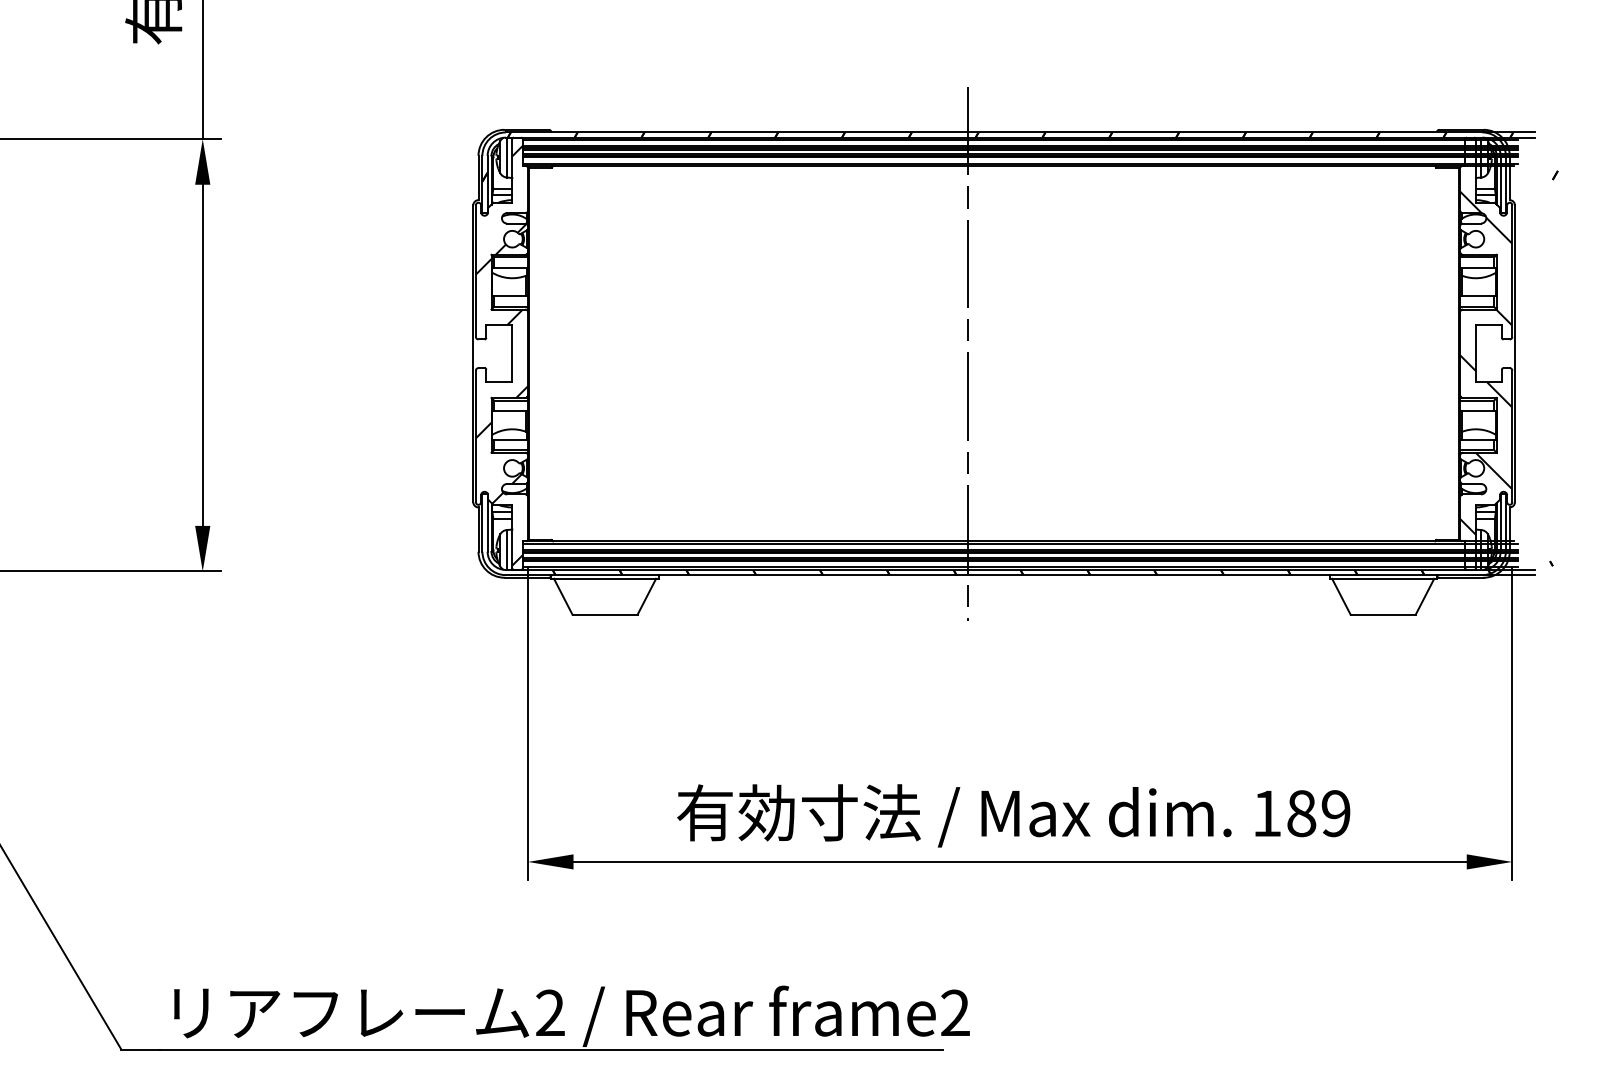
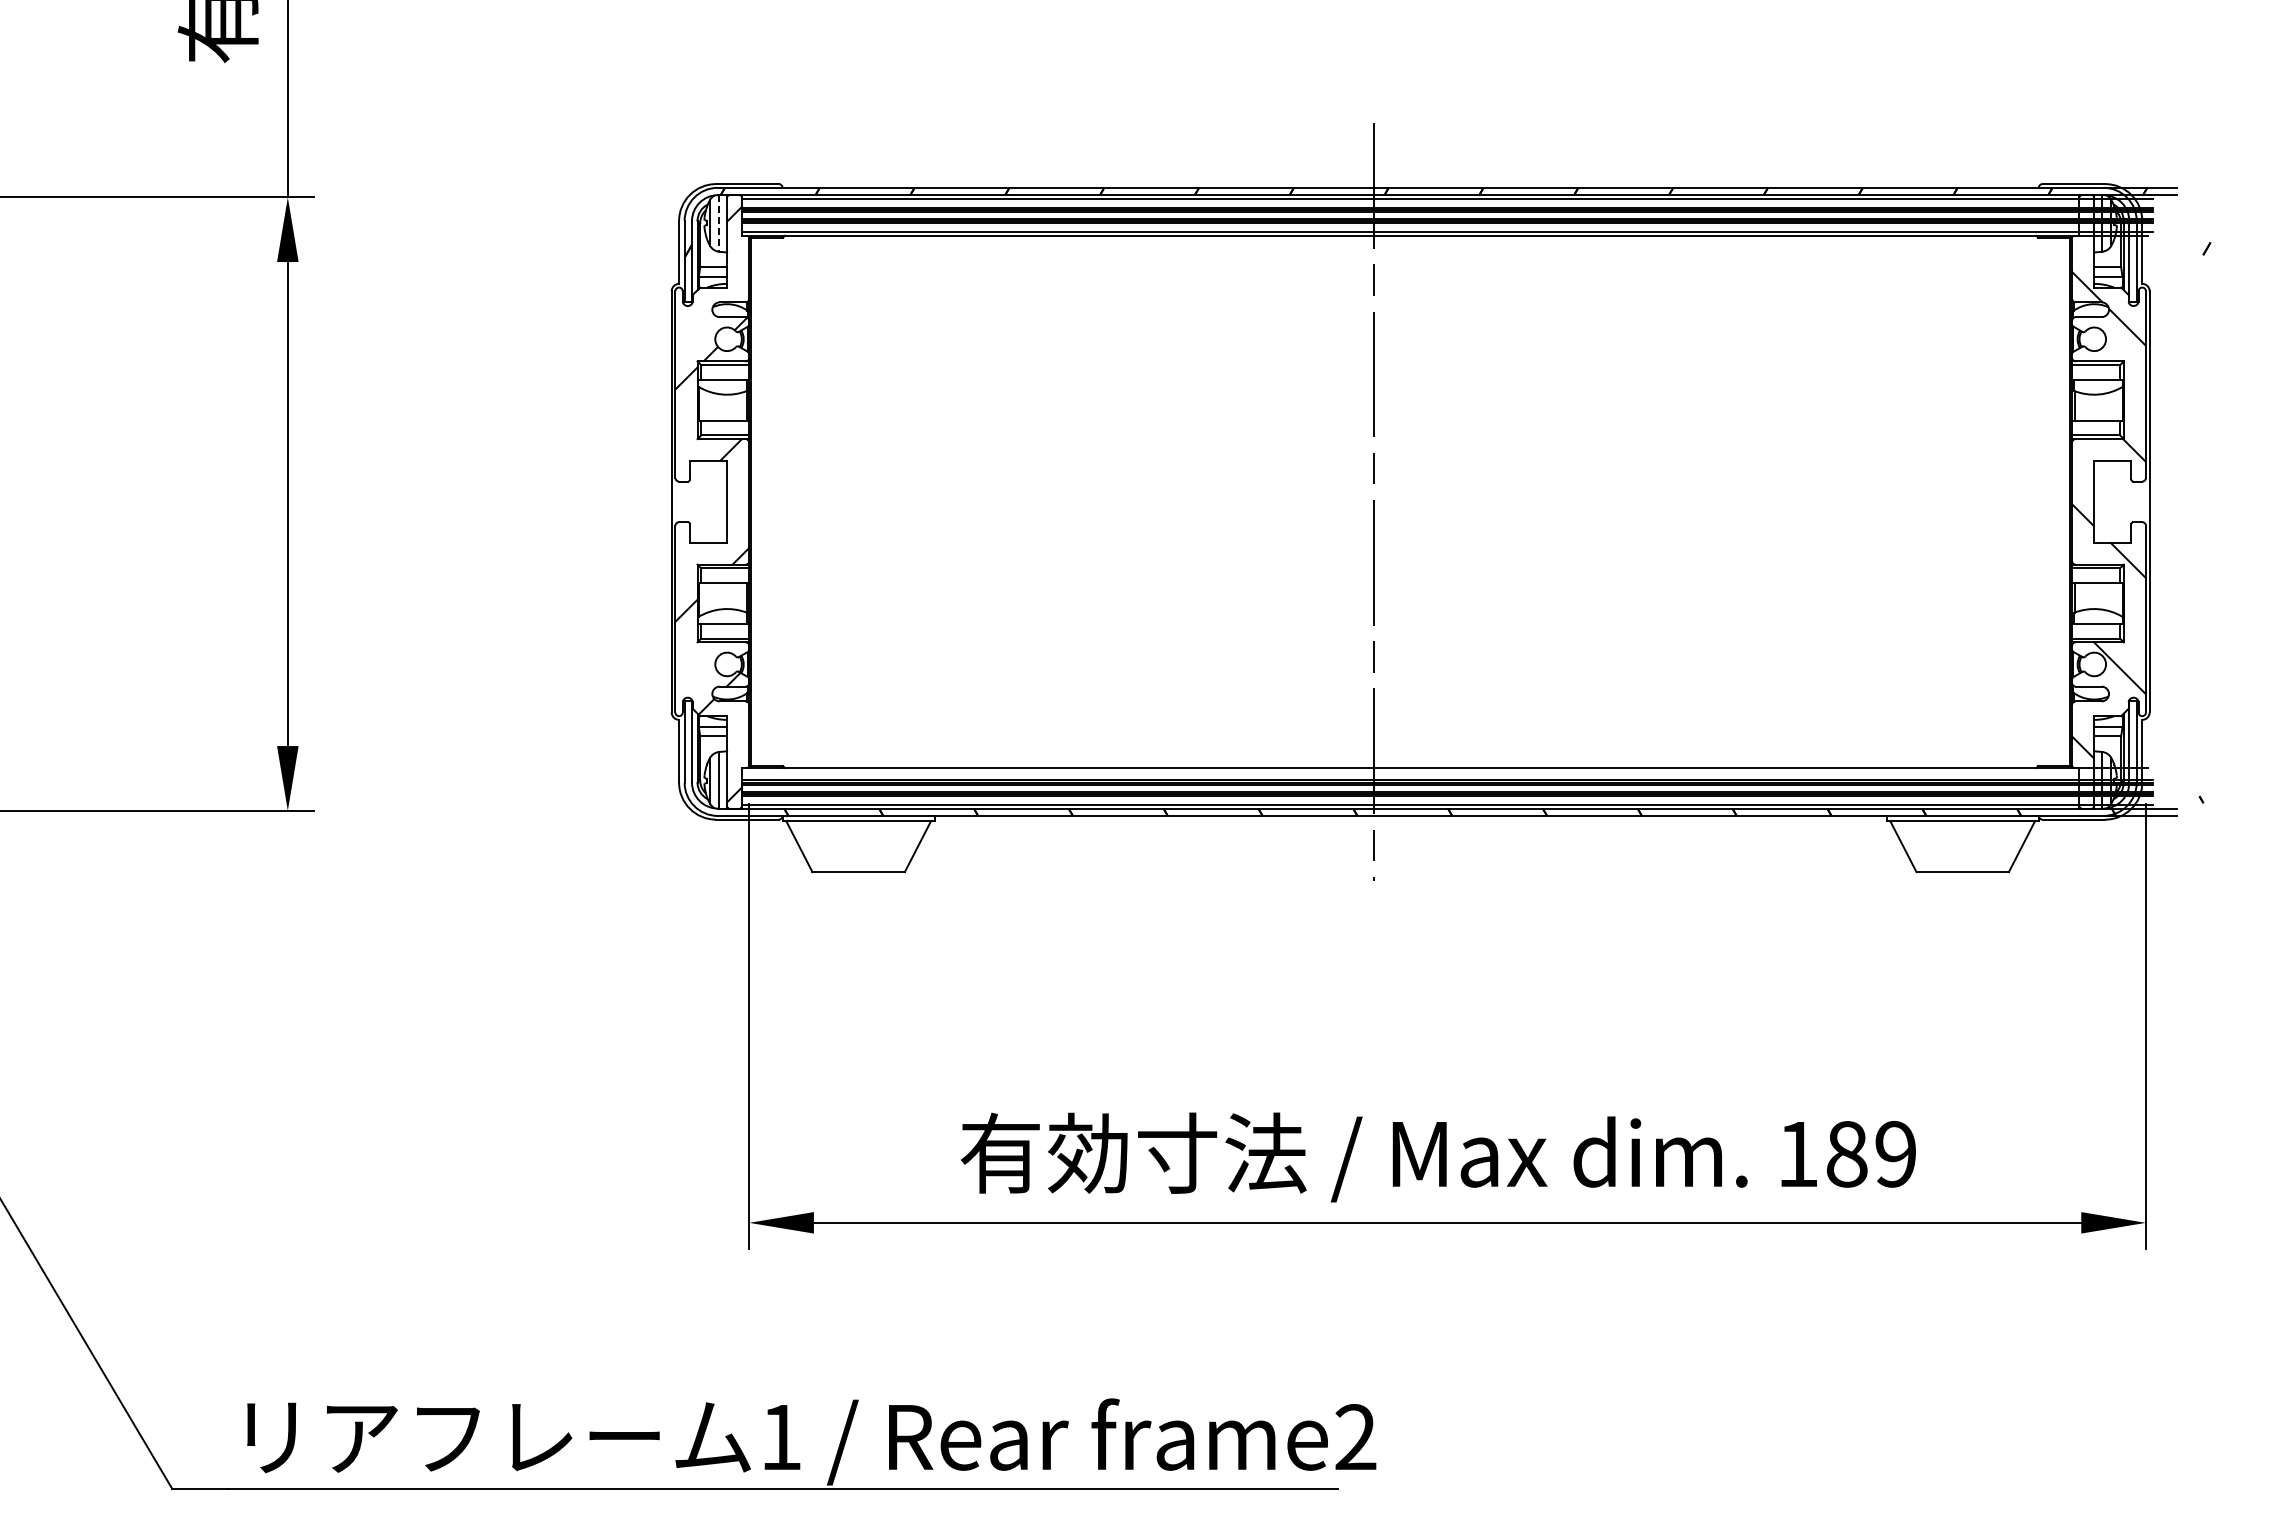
line: (506, 157) -> (719, 223), solid -> dashed
line: (1020, 543) -> (1447, 771), removed
text: (549, 1012) -> (780, 1436), 2 -> 1

